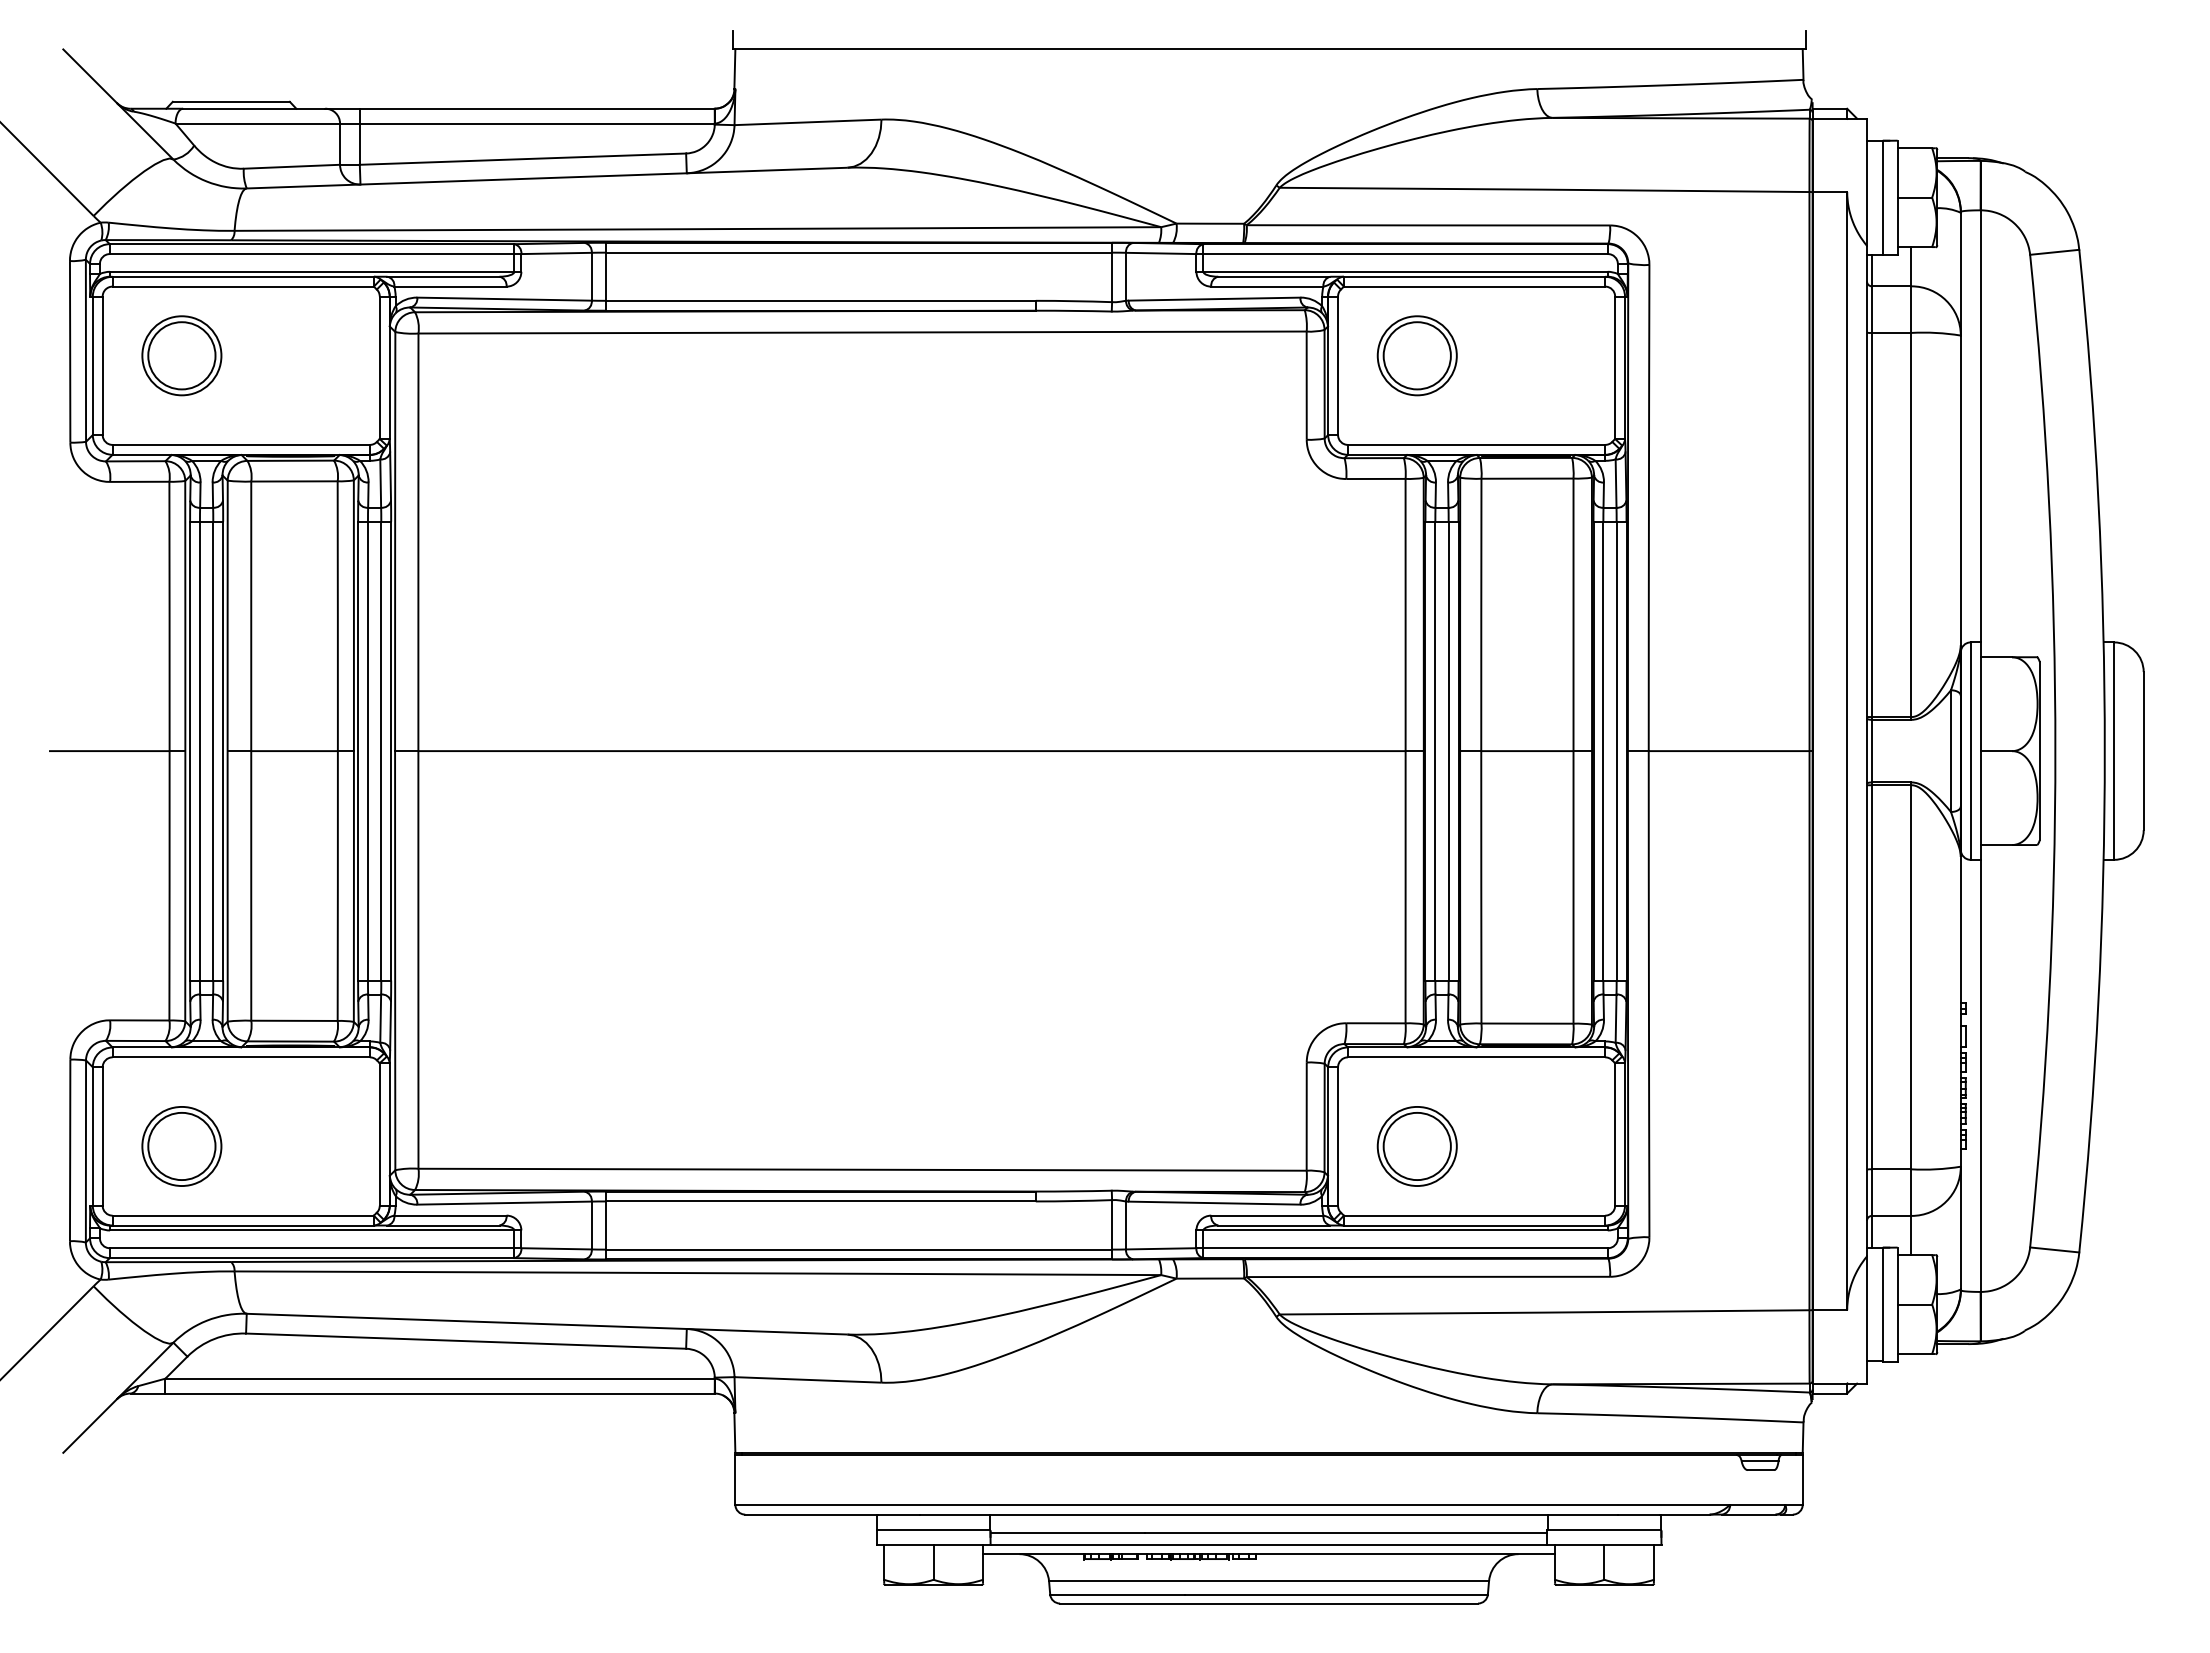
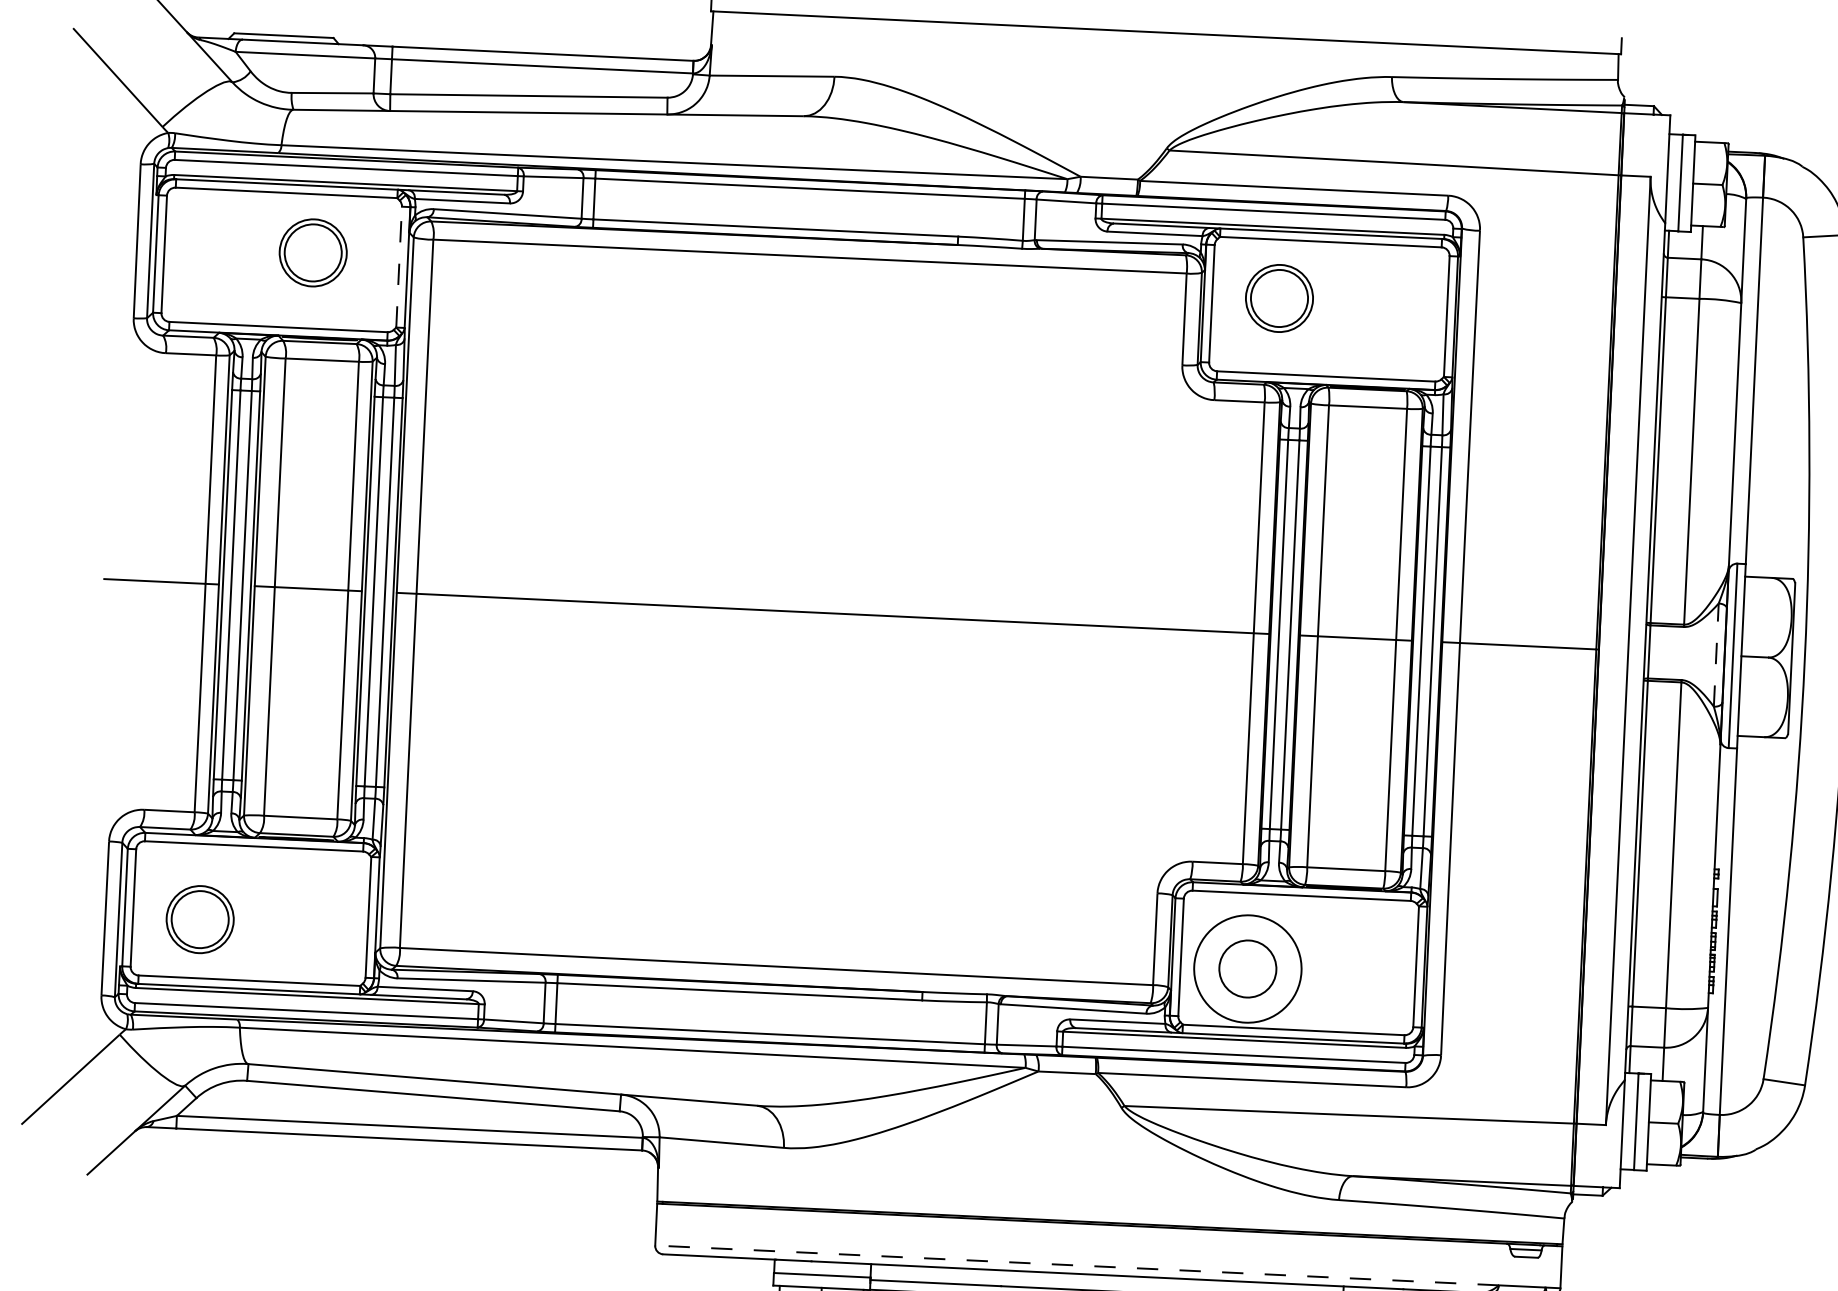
part: (181, 355) -> (312, 252), moved
line: (379, 367) -> (398, 266), solid -> dashed
line: (1950, 751) -> (1715, 655), solid -> dashed
circle: (1416, 1146) -> (1247, 969), size x1.6
line: (1232, 1504) -> (1076, 1265), solid -> dashed

